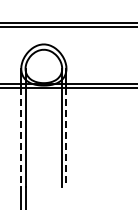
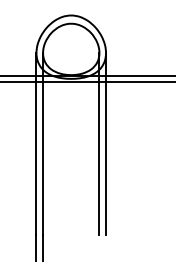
line: (21, 137) -> (36, 158), dashed -> solid
line: (66, 137) -> (106, 158), dashed -> solid

